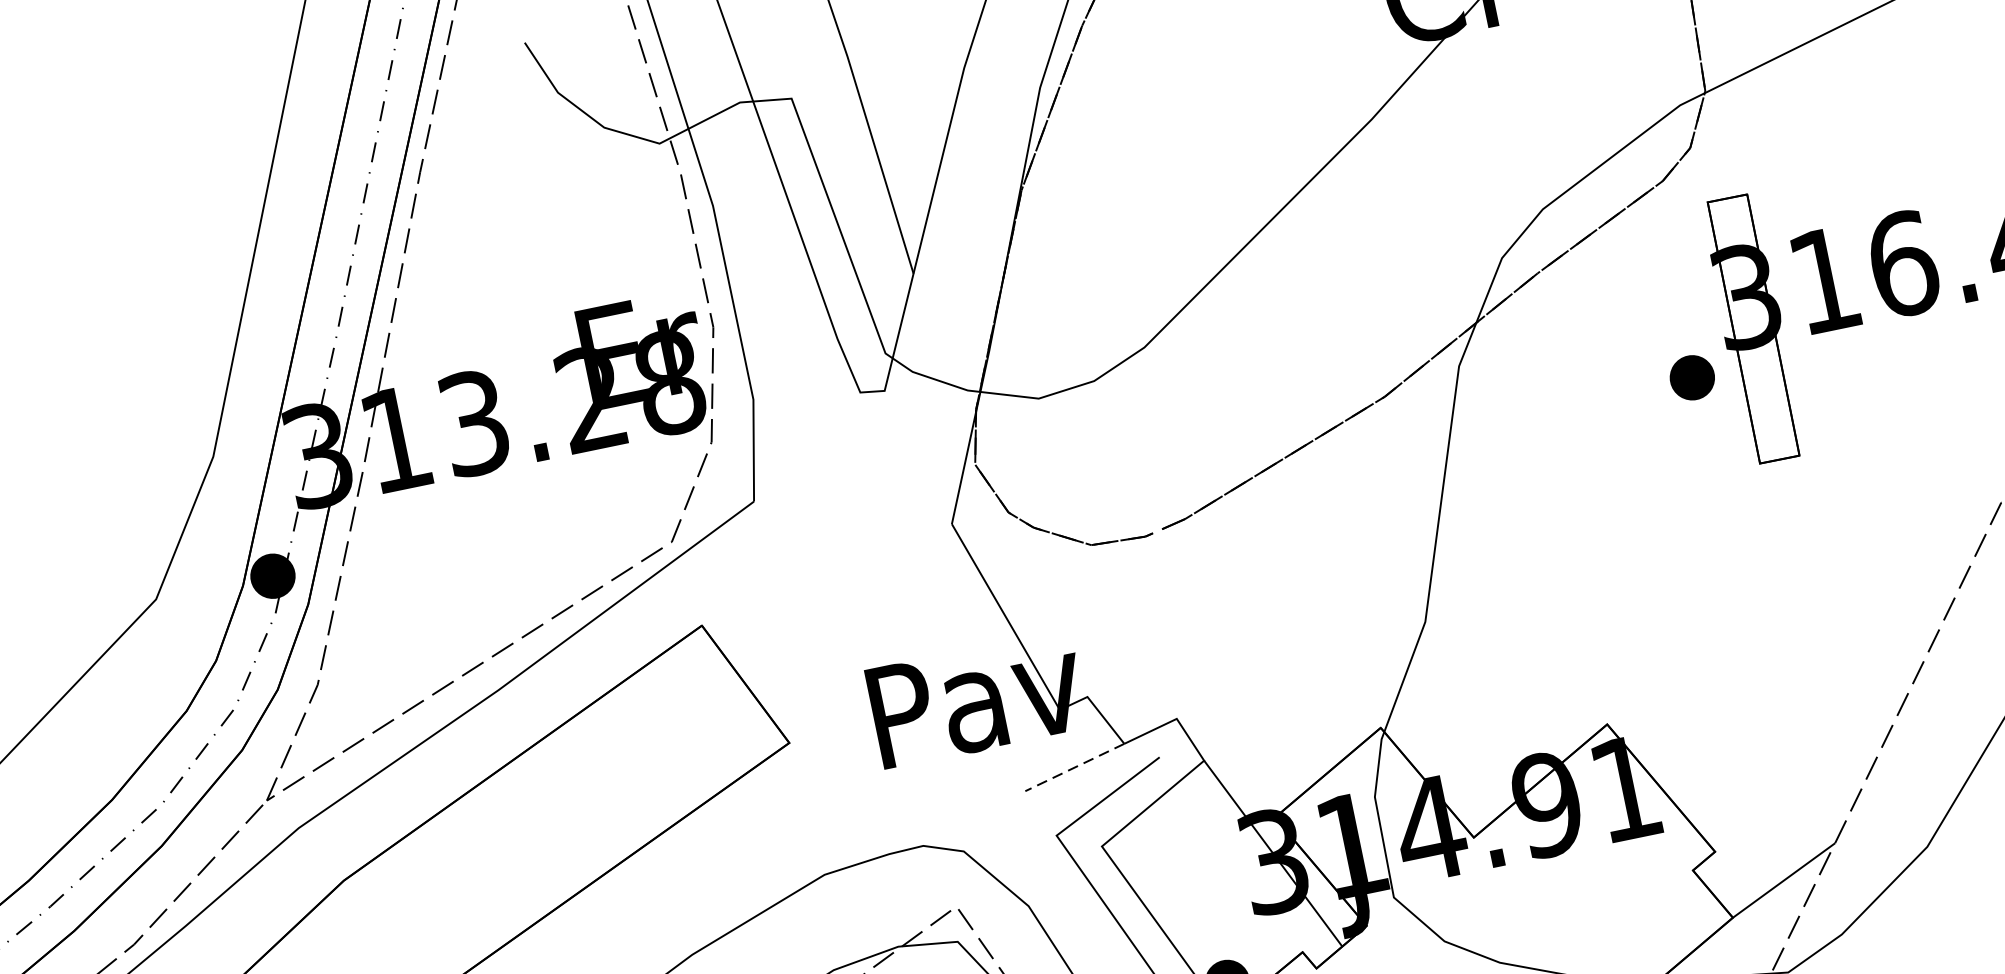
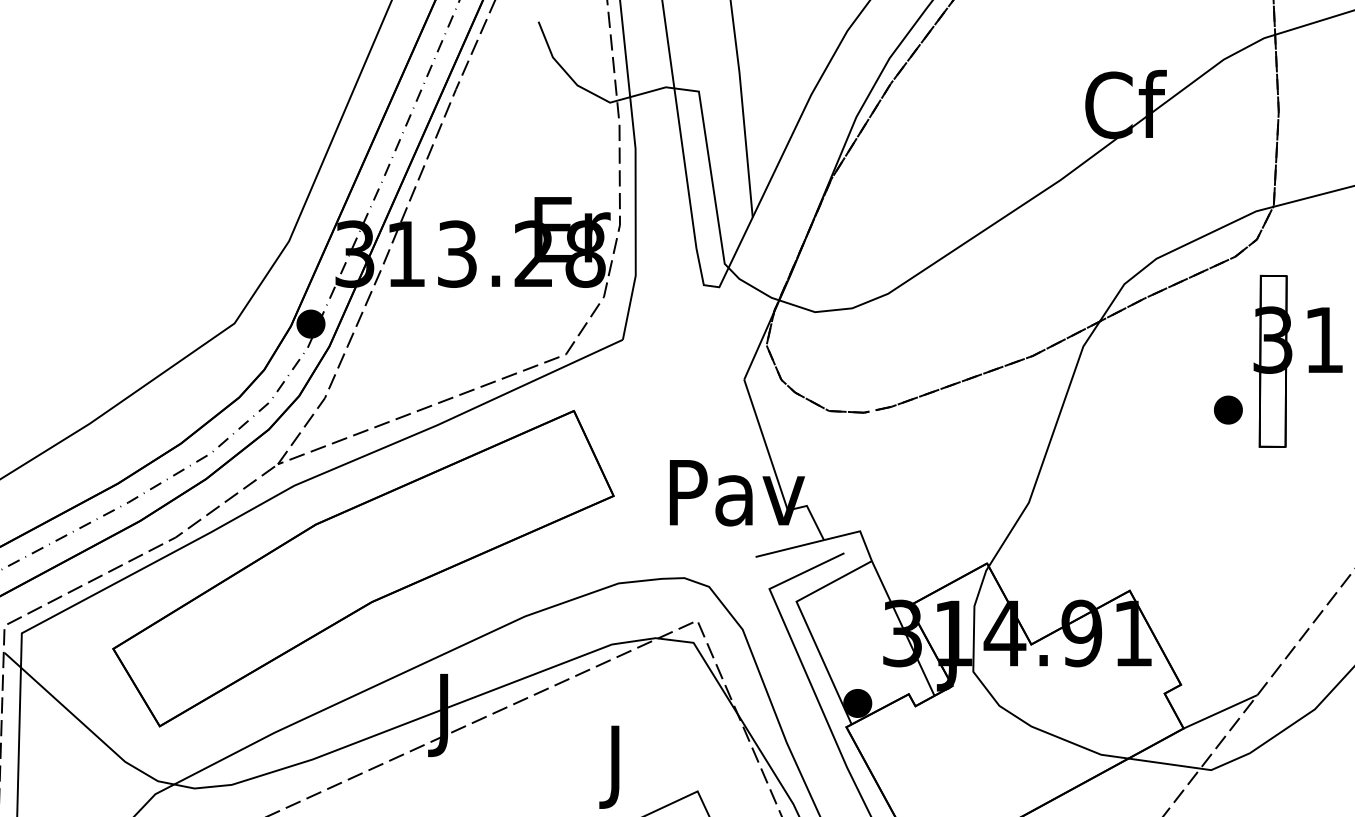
part: (1692, 376) -> (1228, 409), moved
line: (1074, 767) -> (789, 548), dashed -> solid

